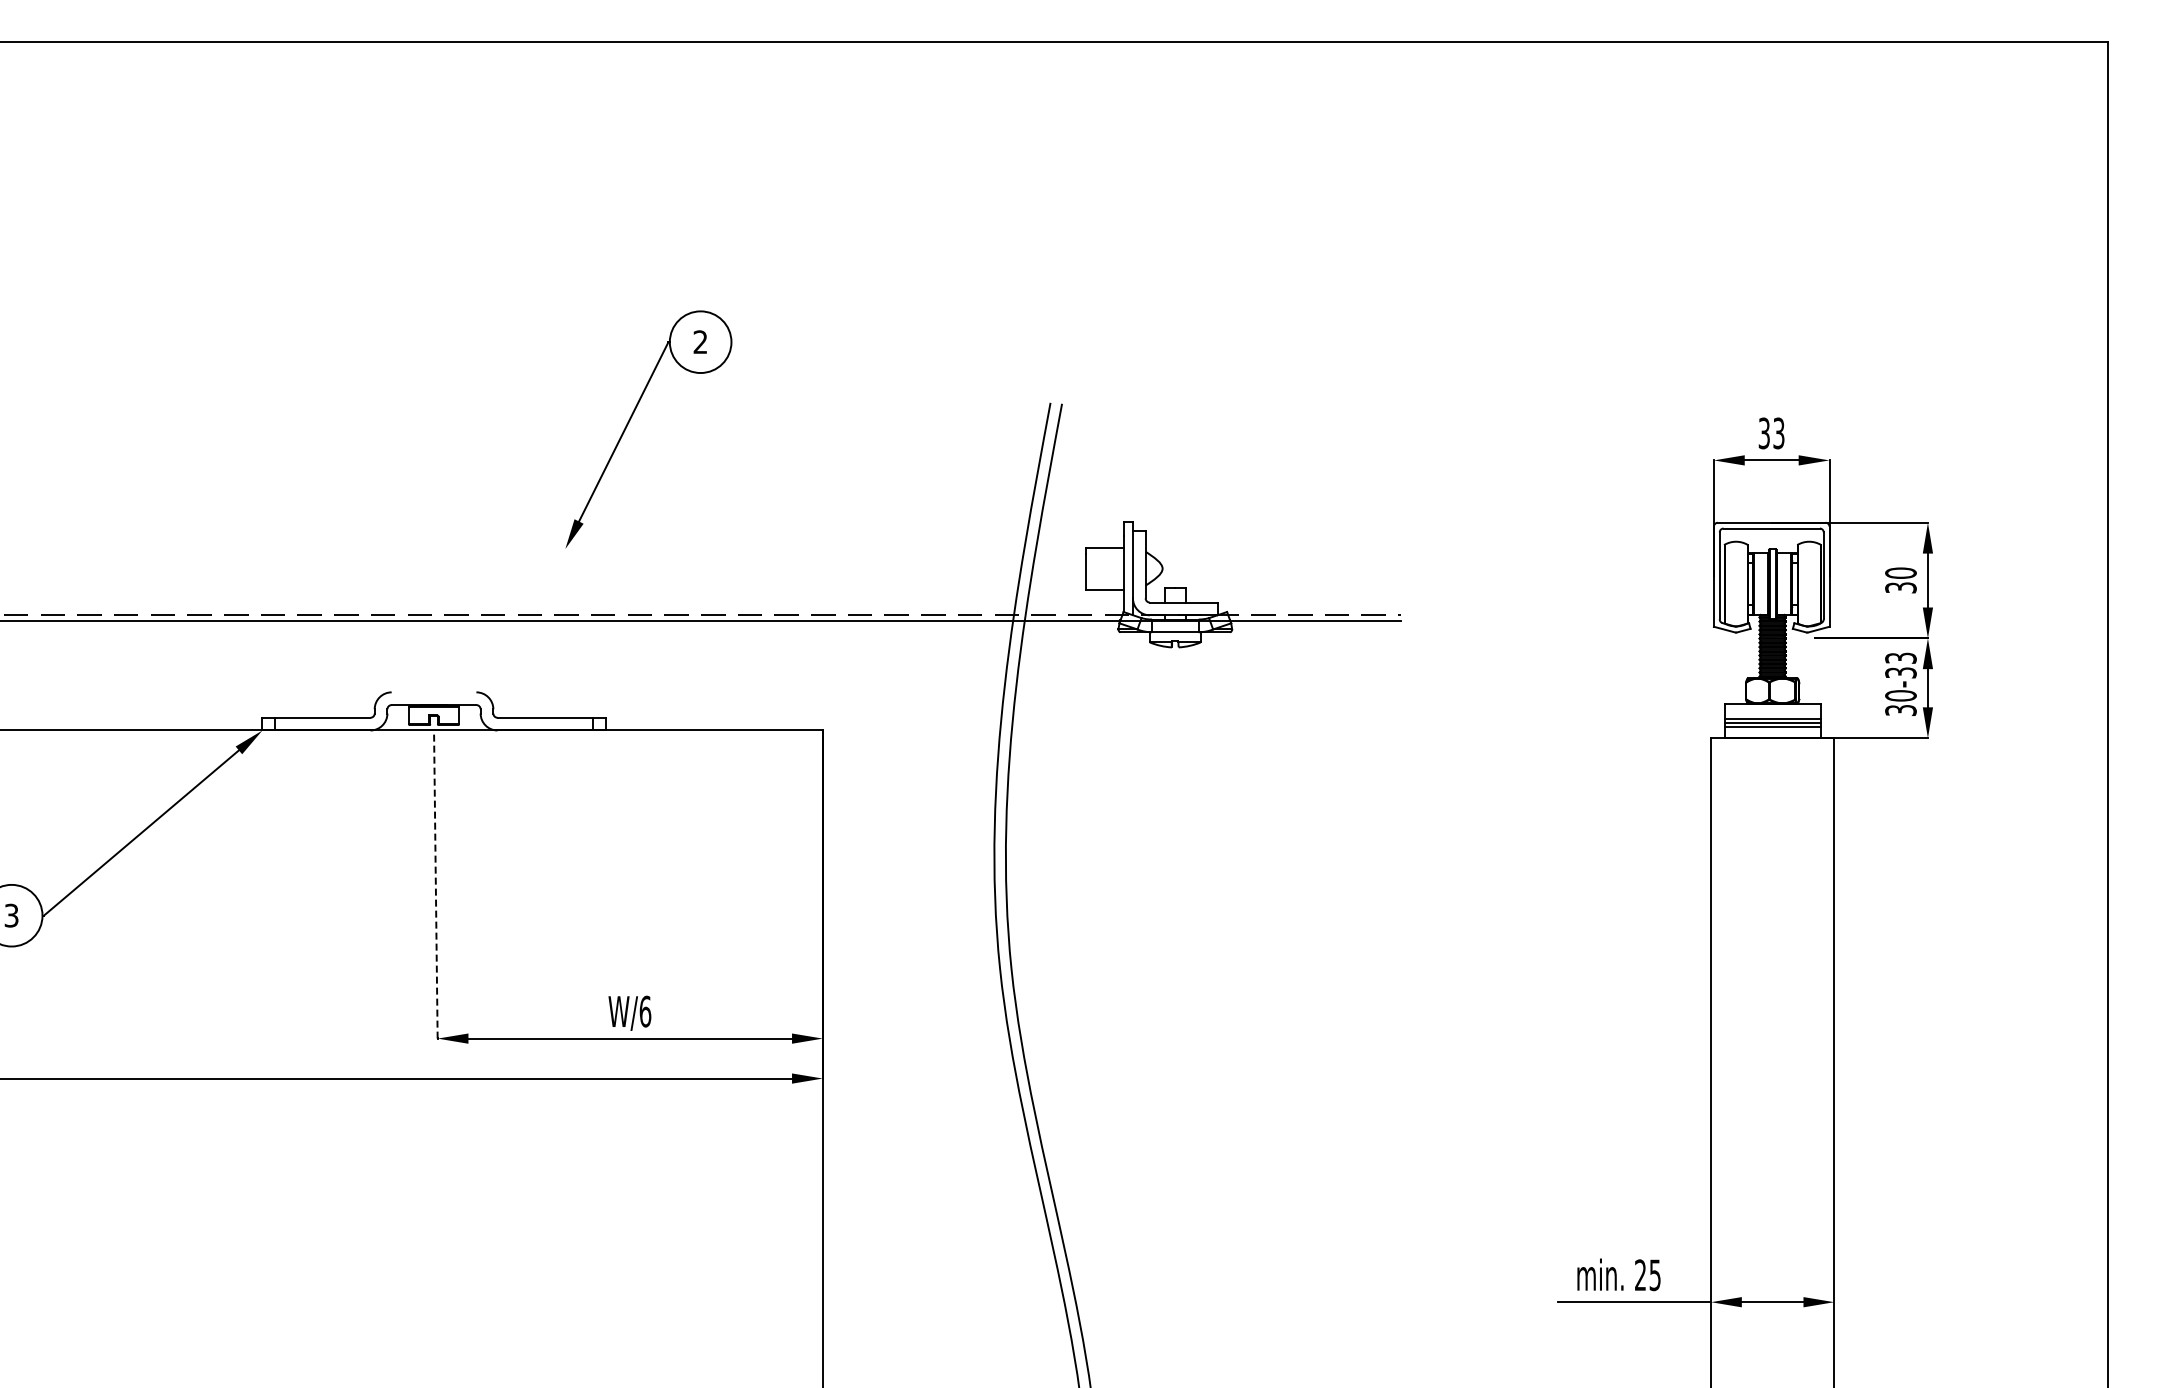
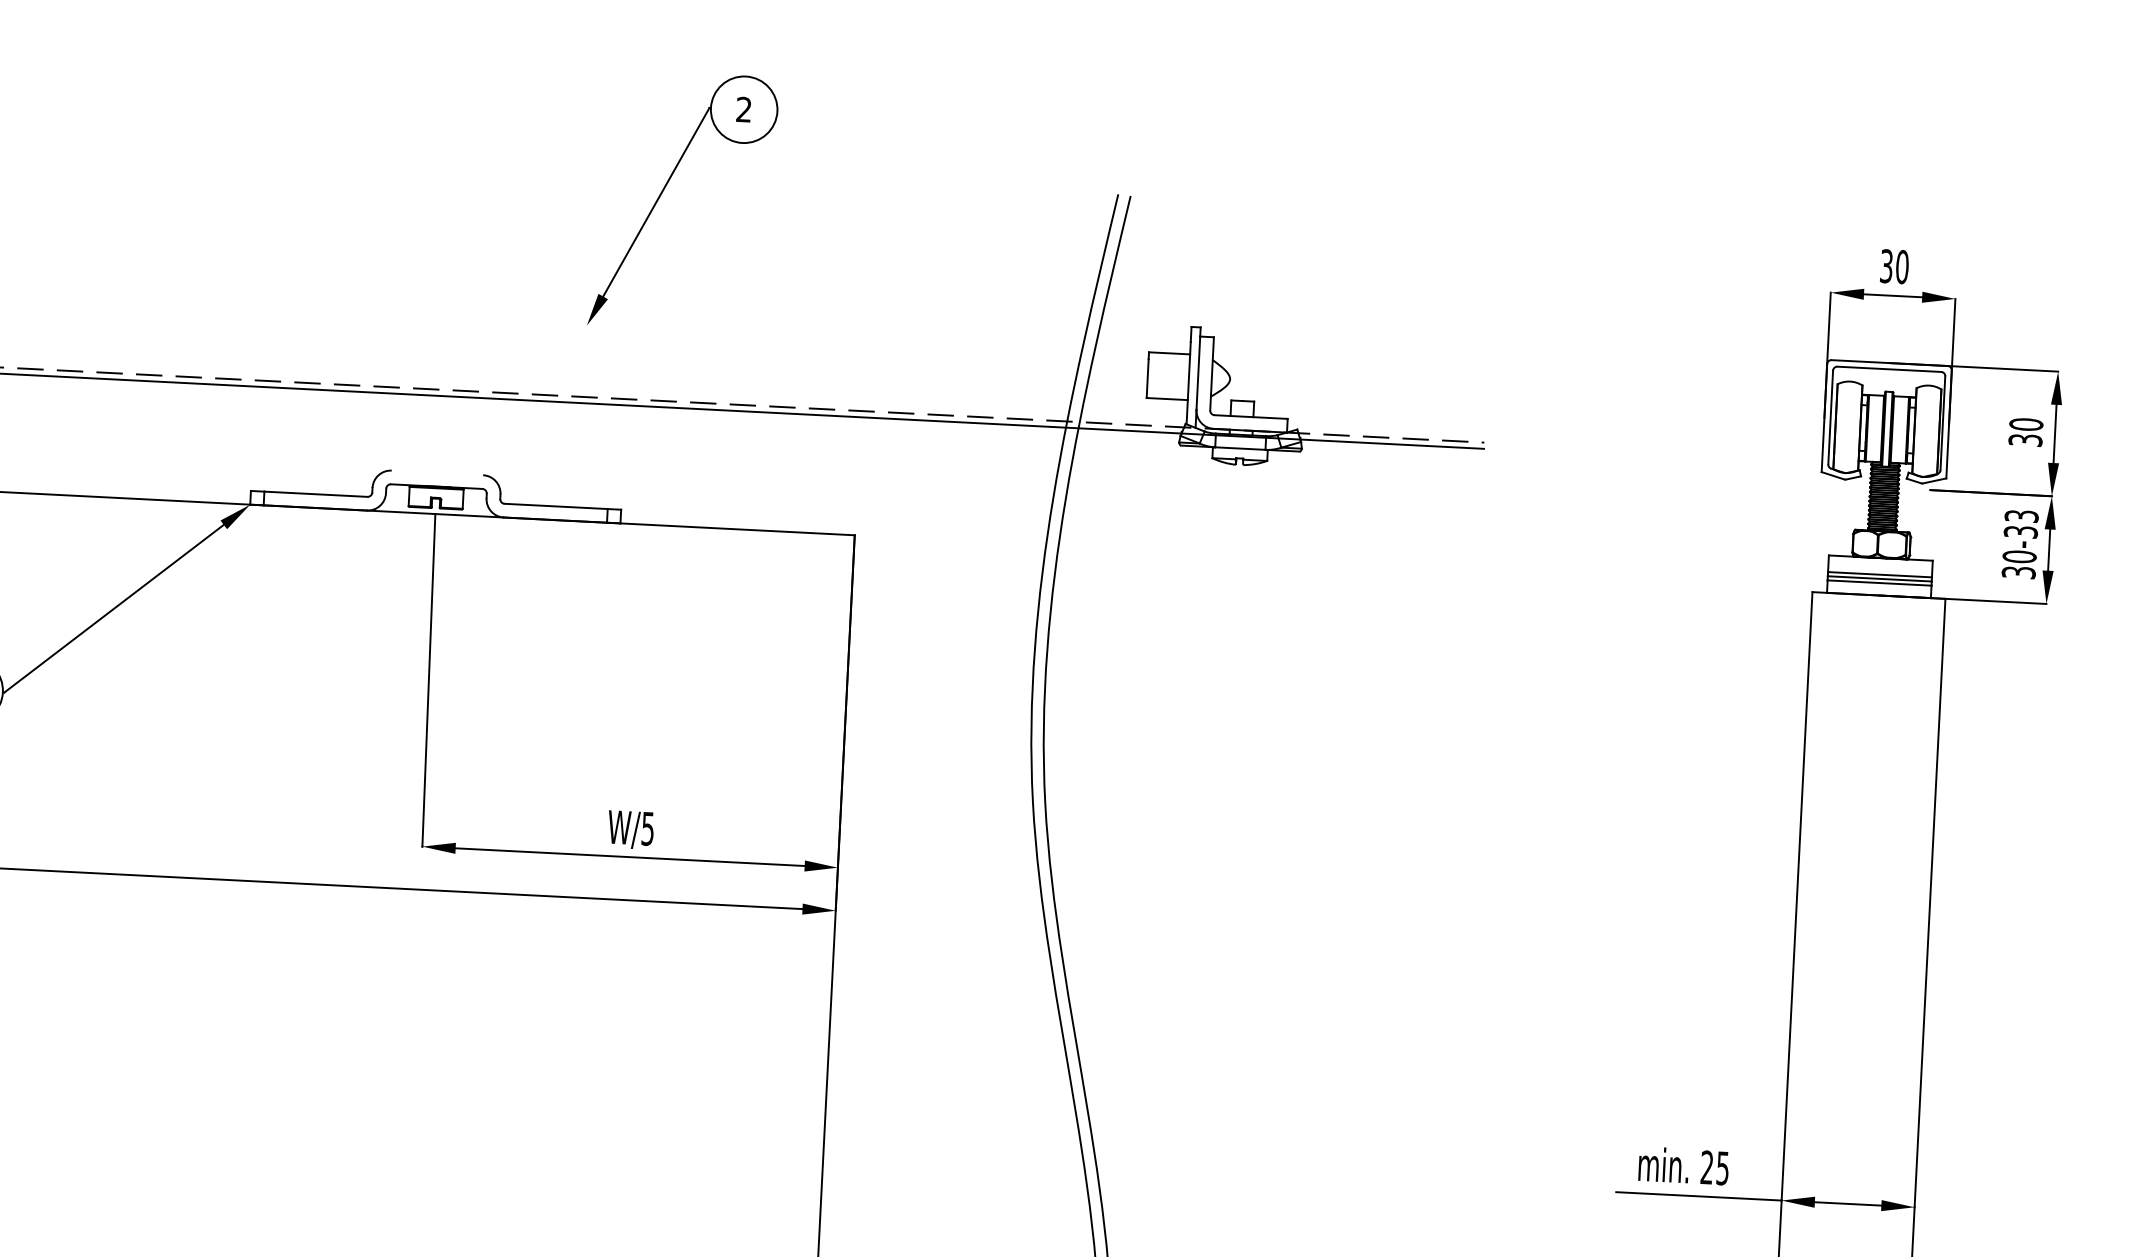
text: (1778, 433) -> (1901, 267), 33 -> 30
line: (435, 884) -> (428, 680), dashed -> solid
text: (645, 1011) -> (648, 828), W/6 -> W/5

